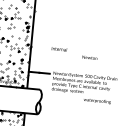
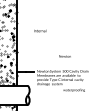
text: (59, 48) -> (40, 30), moved

